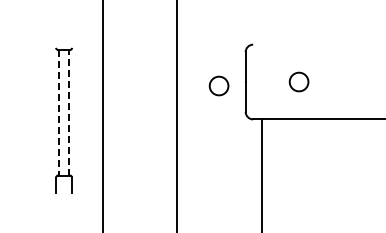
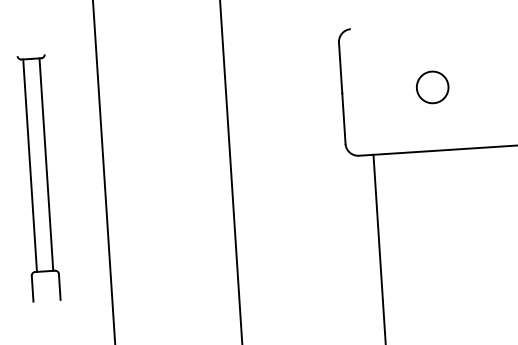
part: (218, 85) -> (296, 102), removed
line: (59, 112) -> (30, 165), dashed -> solid
line: (68, 112) -> (45, 164), dashed -> solid

